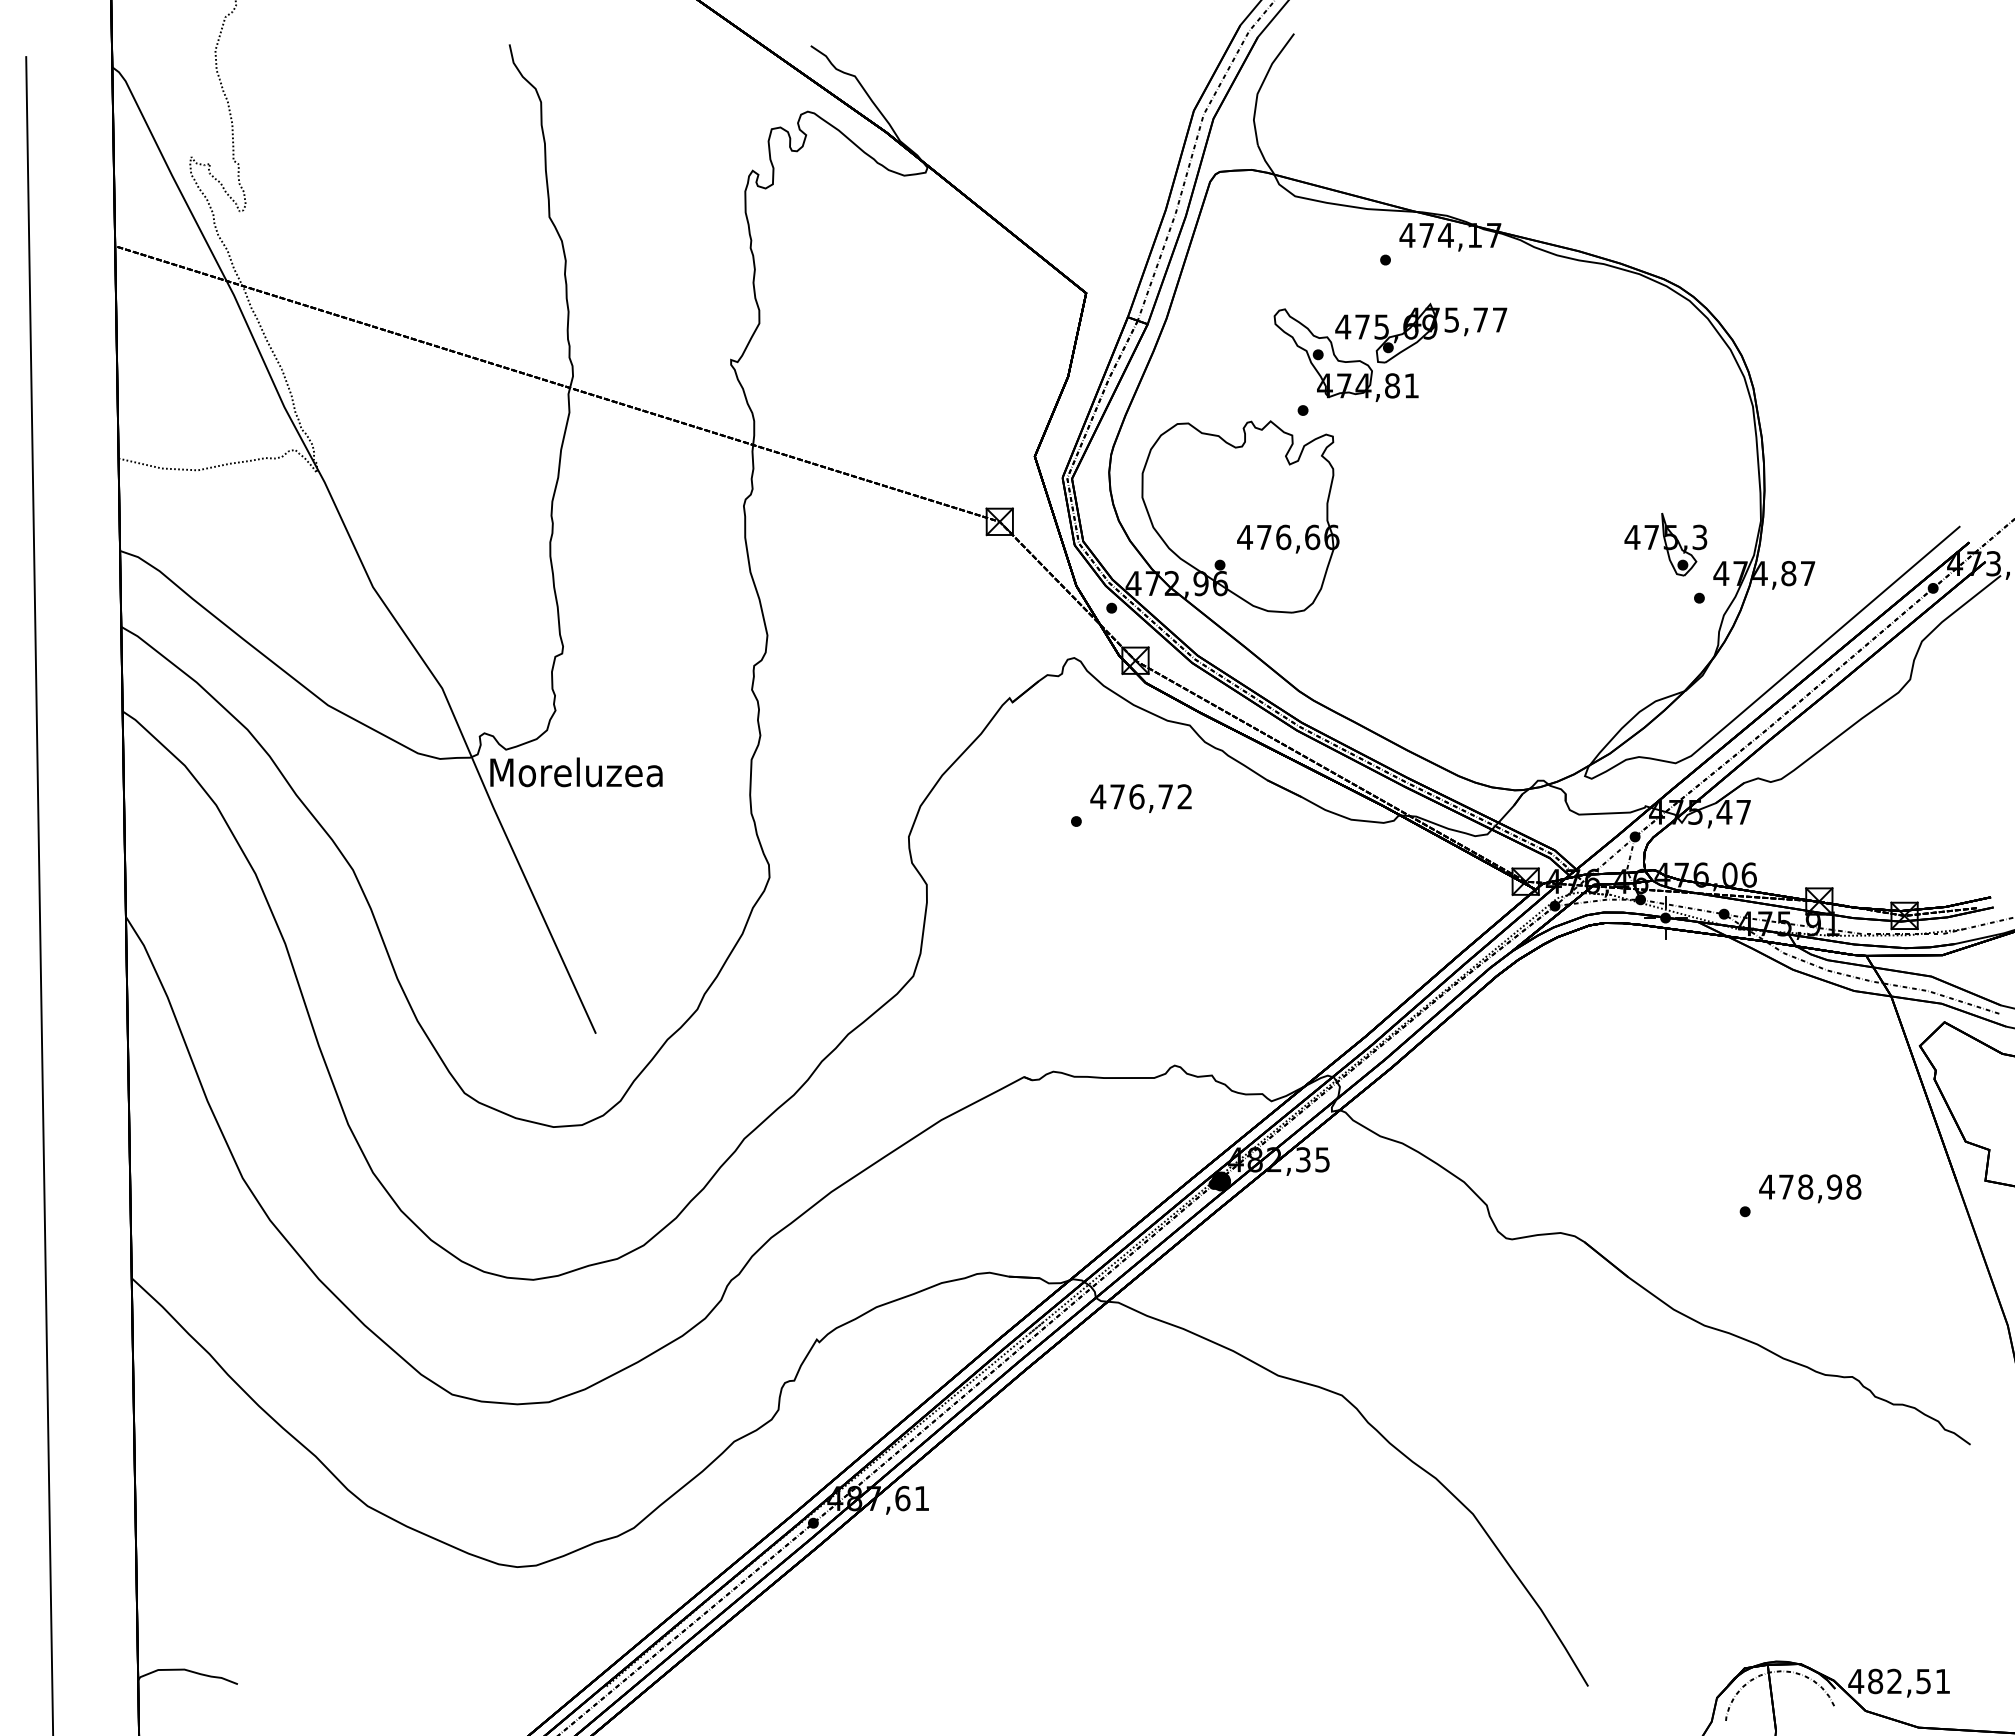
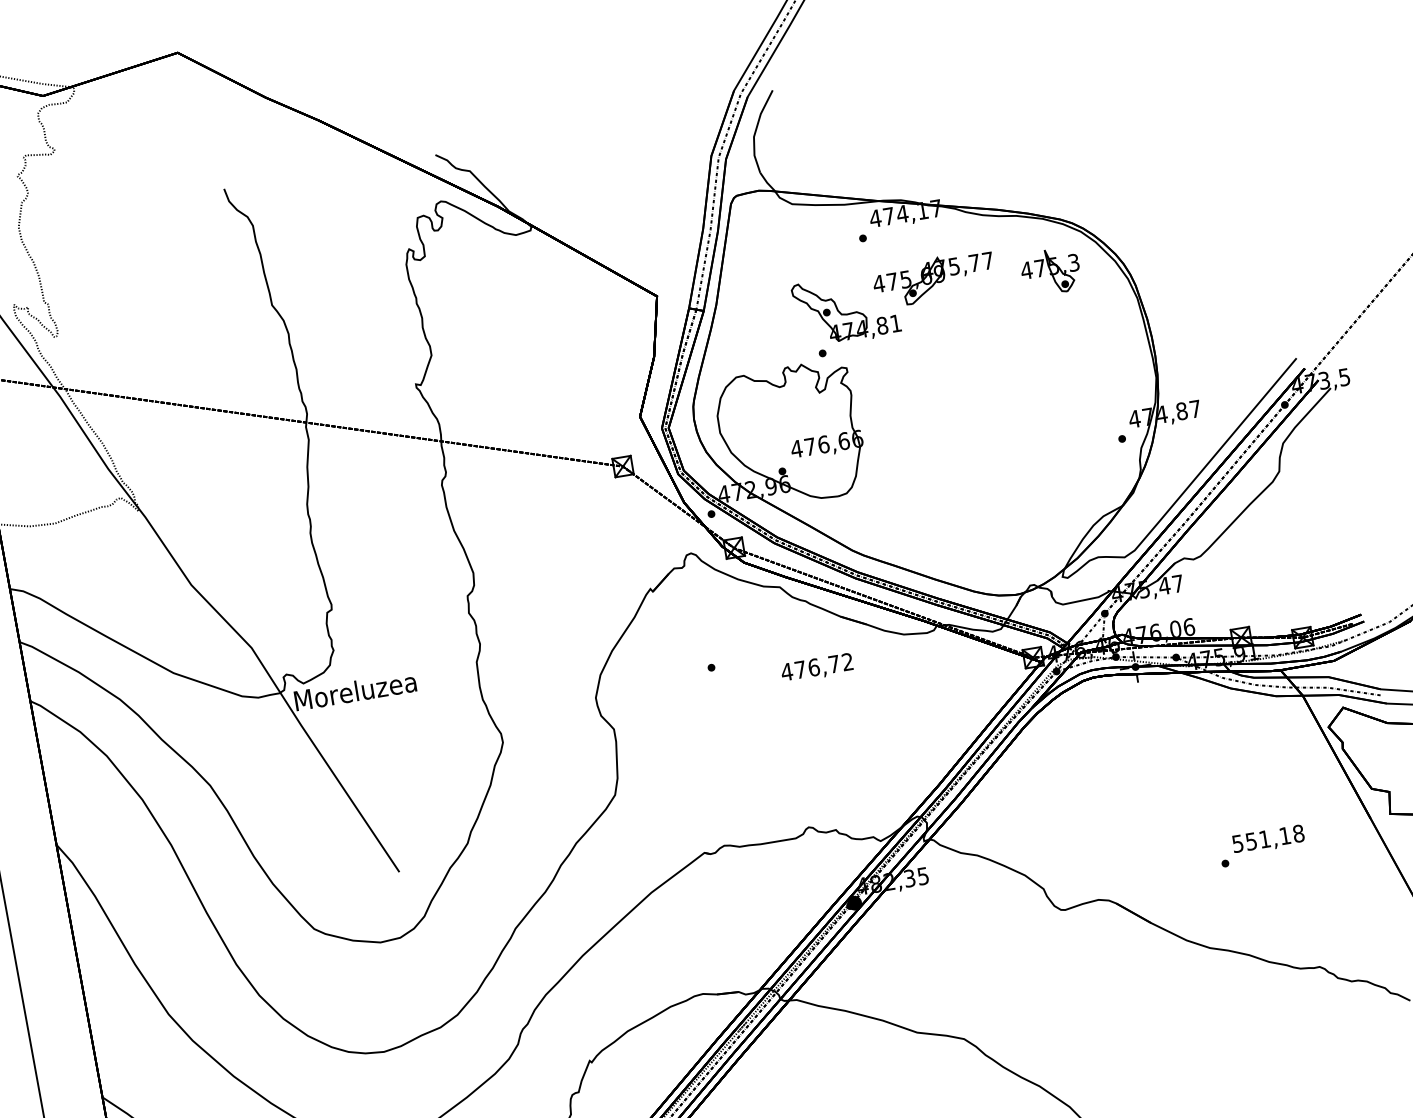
part: (1421, 332) -> (934, 278), moved
part: (1665, 544) -> (1050, 271), moved
text: (1140, 798) -> (816, 668), moved
text: (1800, 1186) -> (1261, 839), 478,98 -> 551,18

